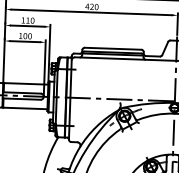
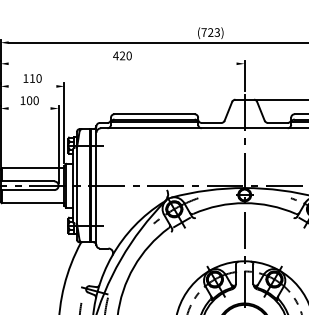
line: (91, 12) -> (122, 63), removed
line: (27, 26) -> (32, 86), removed
line: (25, 41) -> (29, 108), removed

